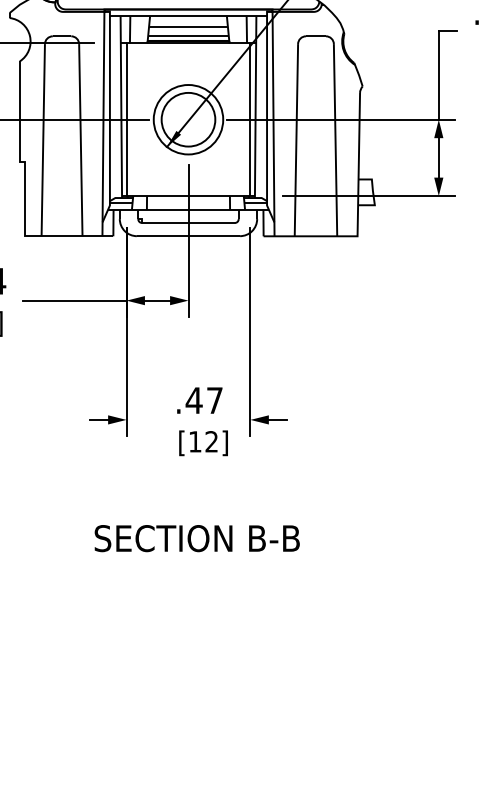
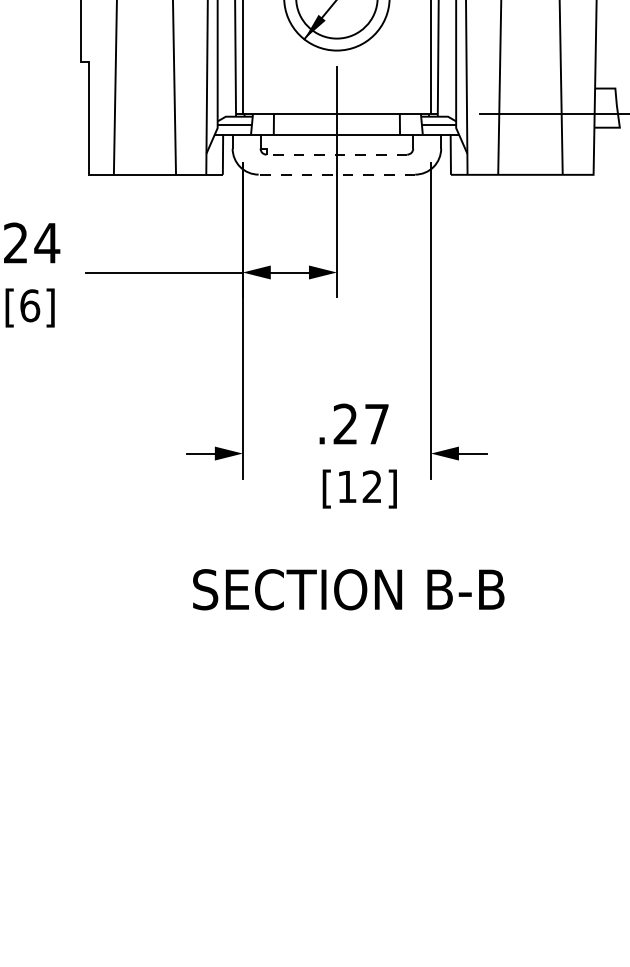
line: (187, 223) -> (335, 155), solid -> dashed
line: (188, 236) -> (336, 175), solid -> dashed
text: (193, 400) -> (344, 424), .47 -> .27
text: (196, 538) -> (347, 589), moved

